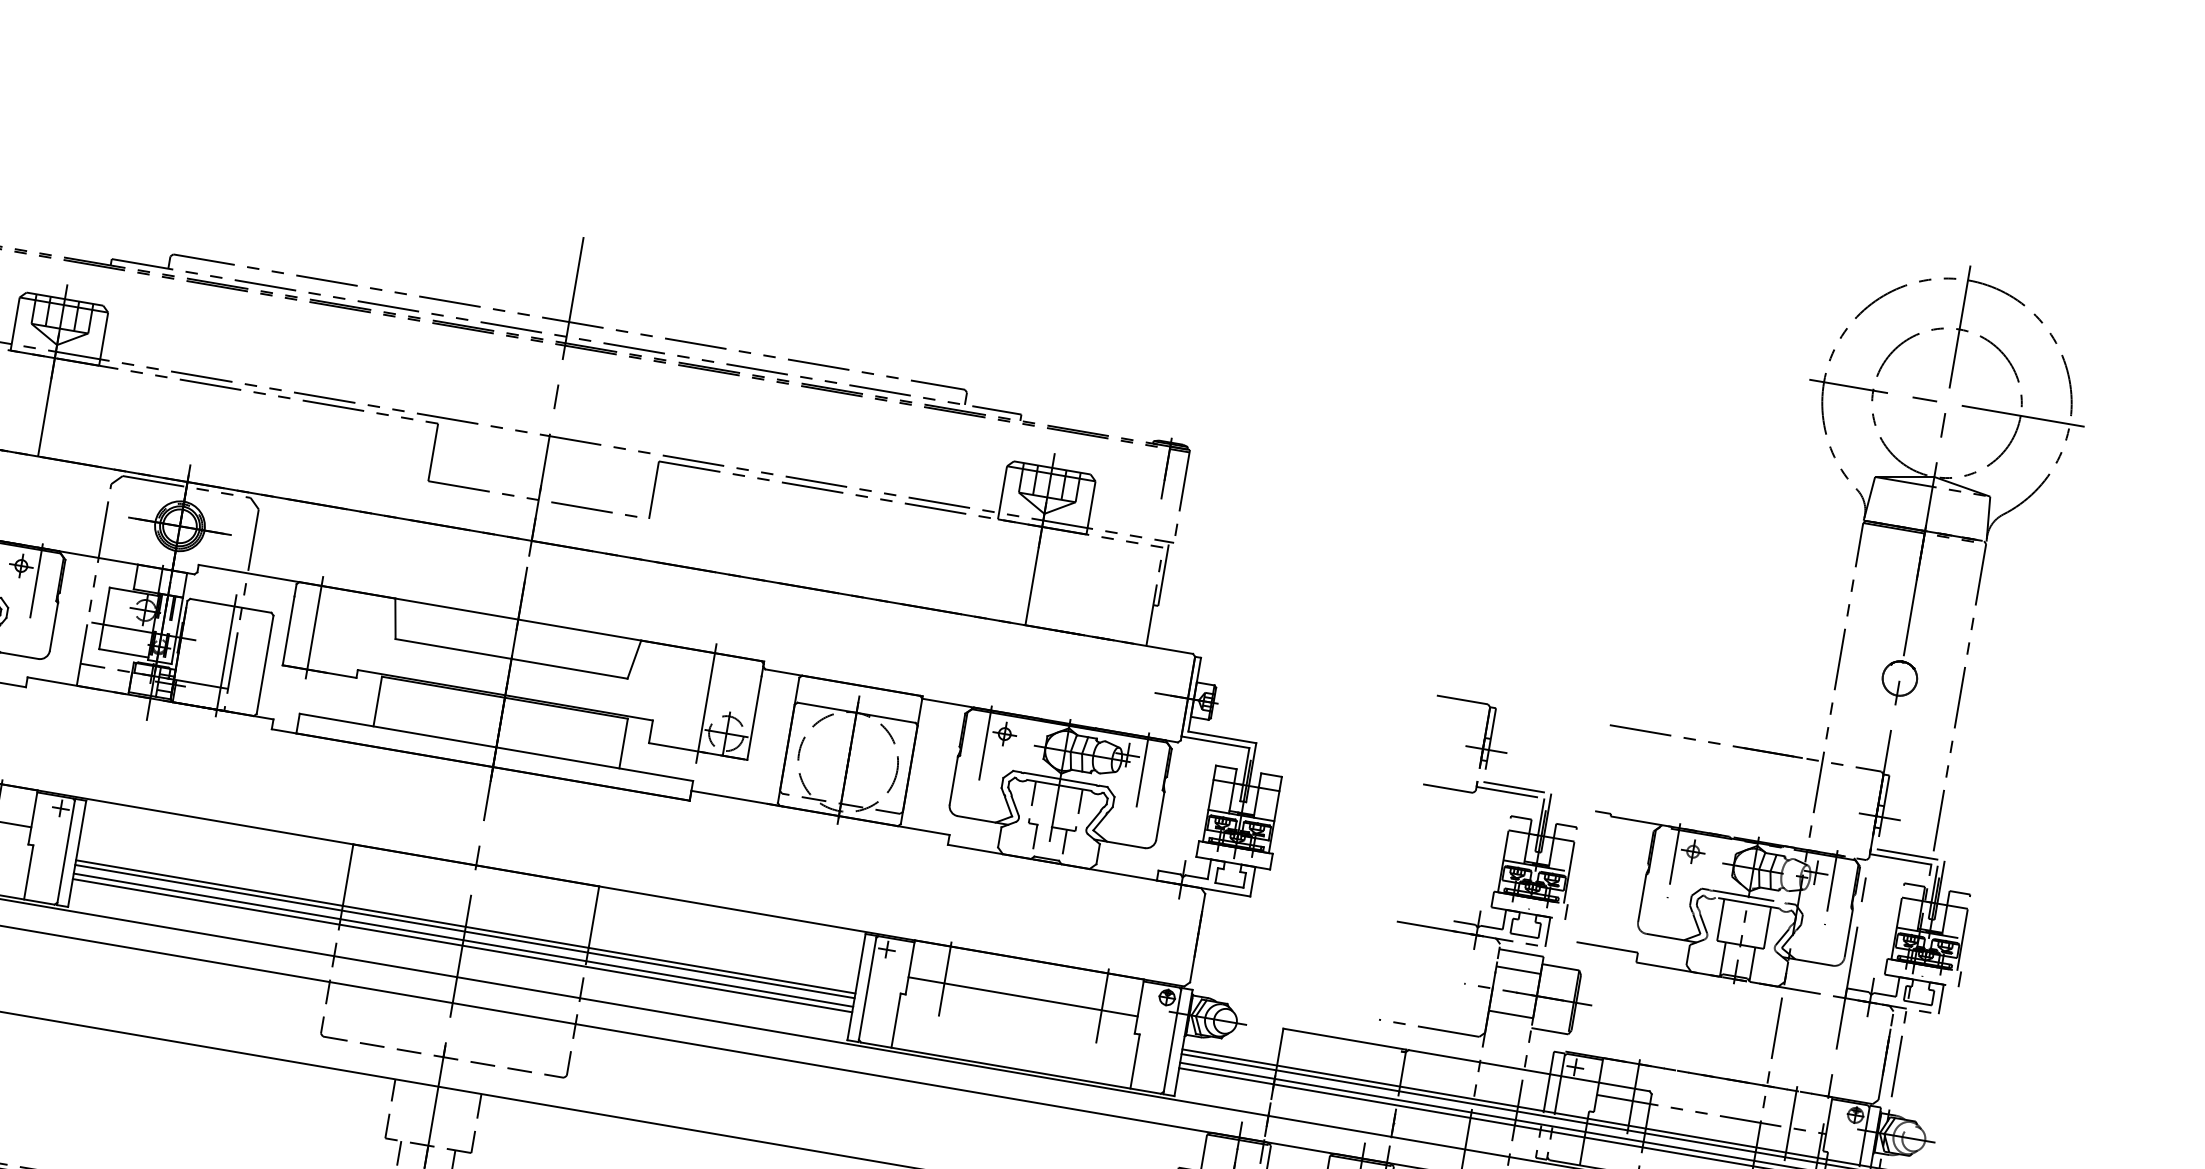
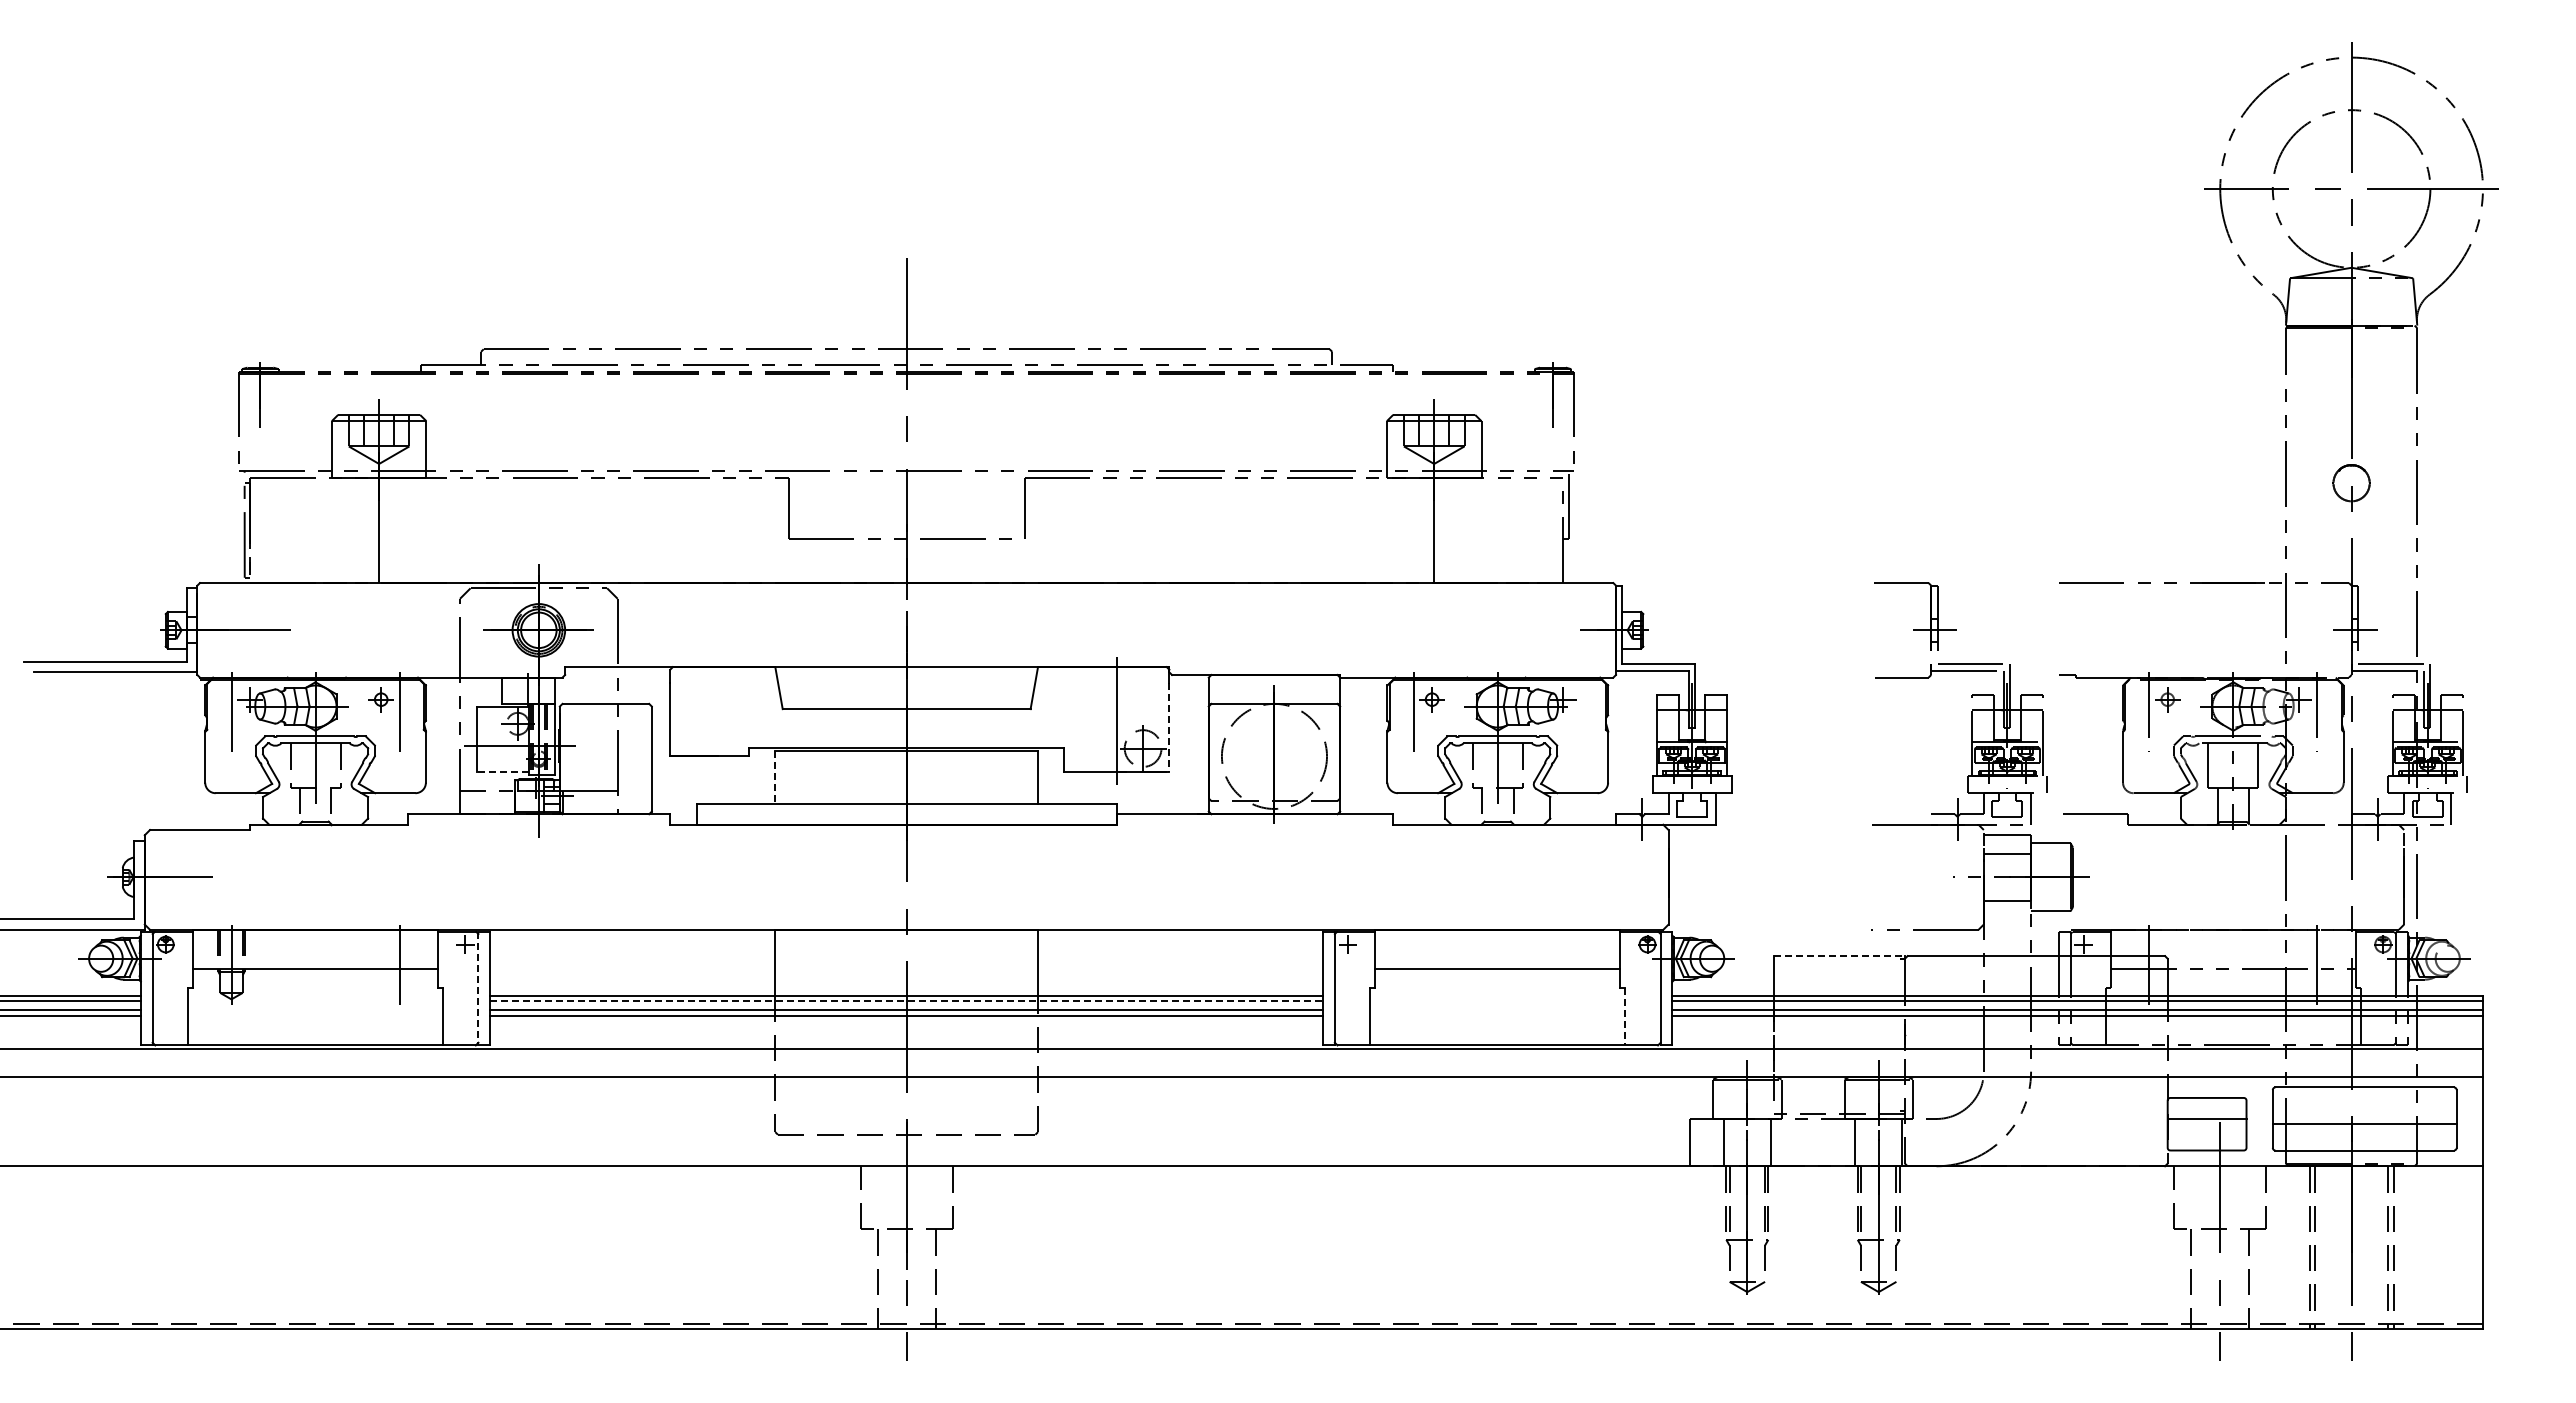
line: (314, 627) -> (696, 711), removed
line: (123, 653) -> (502, 772), solid -> dashed
line: (225, 660) -> (609, 761), removed
line: (377, 701) -> (775, 777), solid -> dashed
line: (754, 718) -> (1169, 727), solid -> dashed
line: (1142, 769) -> (1581, 712), removed
line: (66, 851) -> (478, 988), solid -> dashed
line: (465, 931) -> (907, 1000), solid -> dashed
line: (945, 978) -> (1413, 964), removed
line: (1102, 1005) -> (1581, 964), removed
line: (1344, 1039) -> (1839, 956), solid -> dashed
line: (1135, 1061) -> (1625, 1016), solid -> dashed

